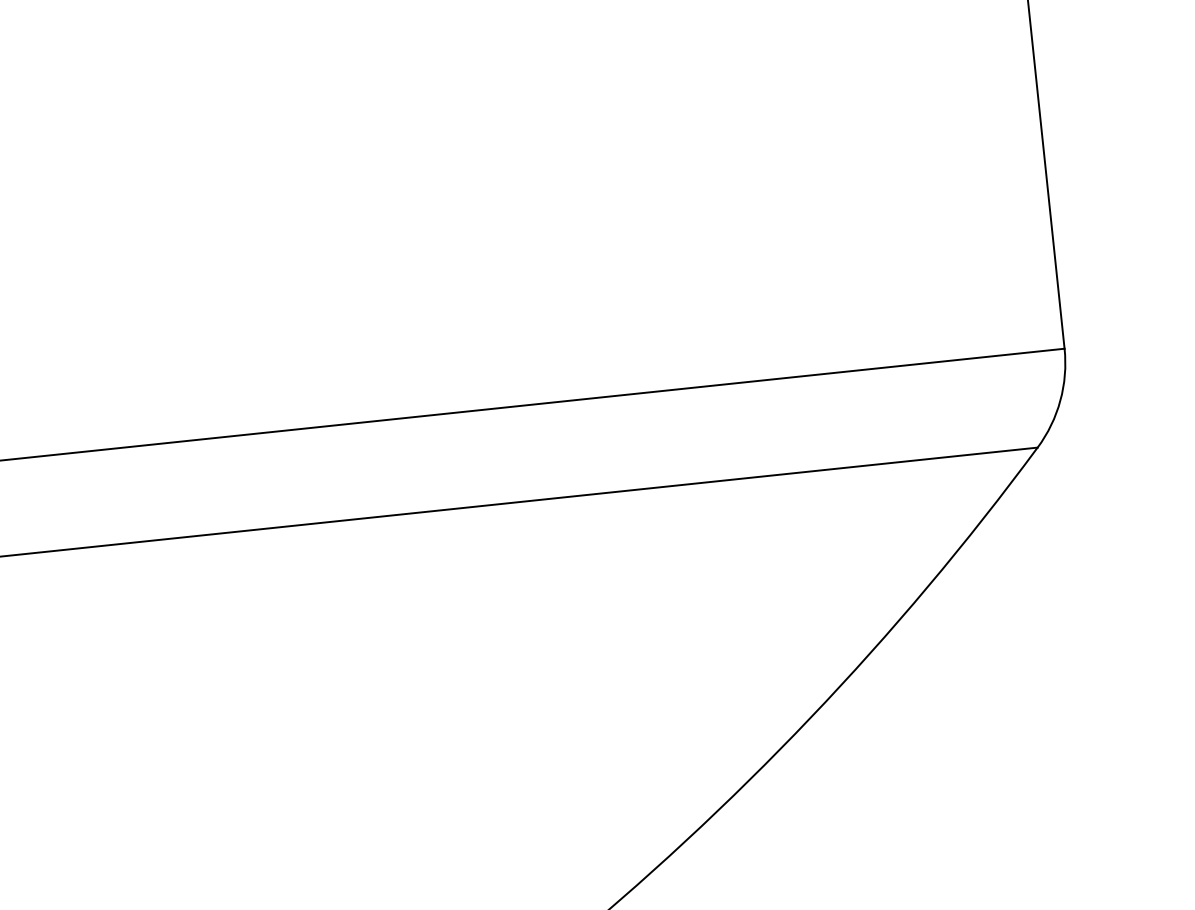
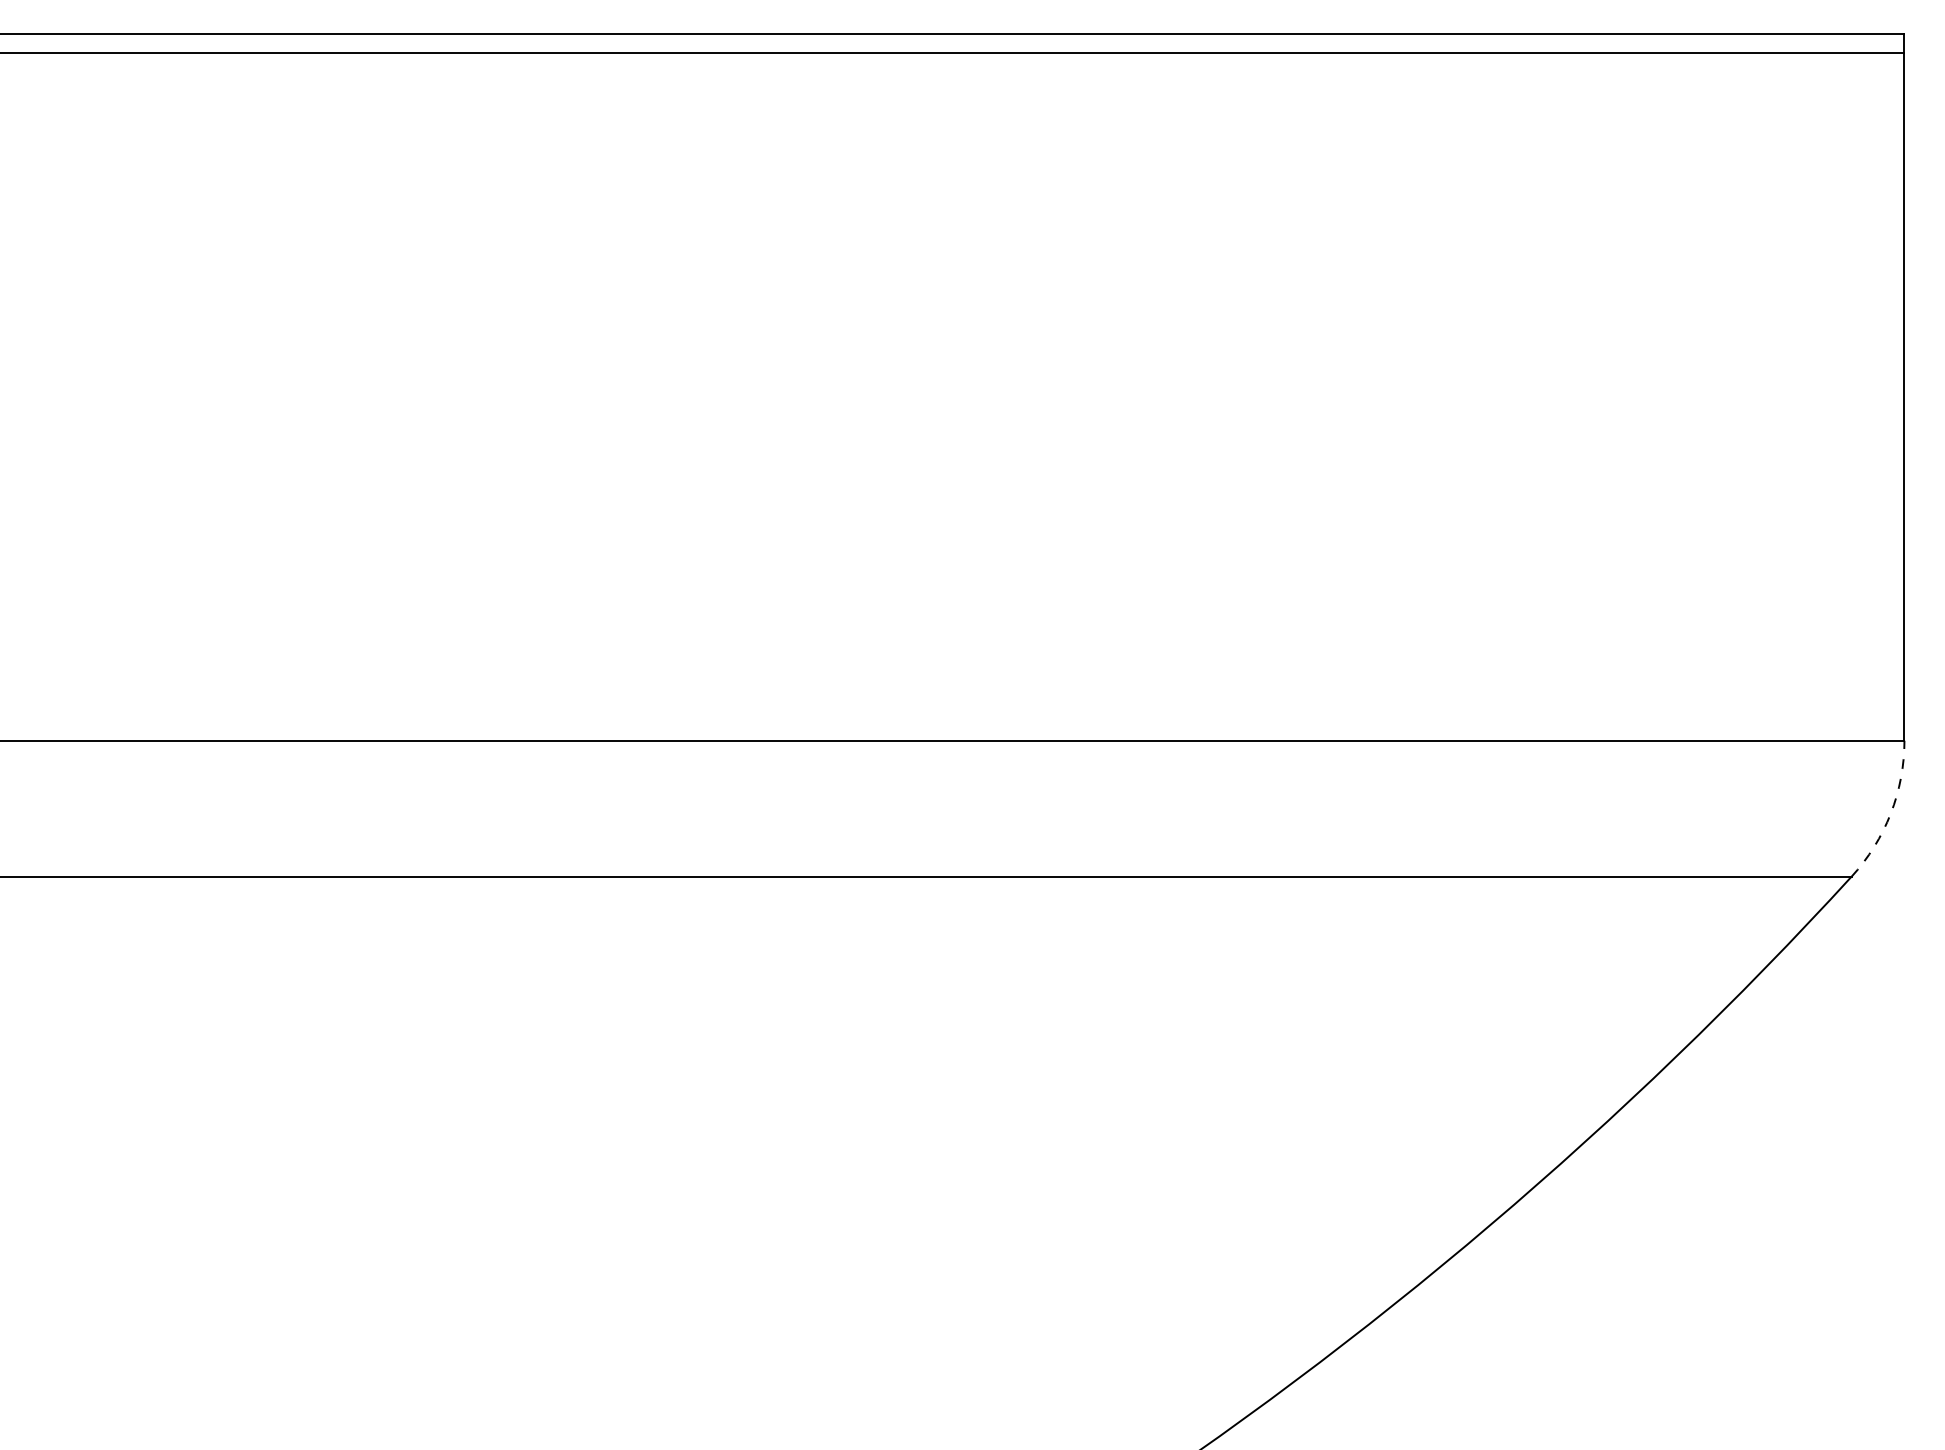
arc: (1060, 400) -> (1890, 813), solid -> dashed

